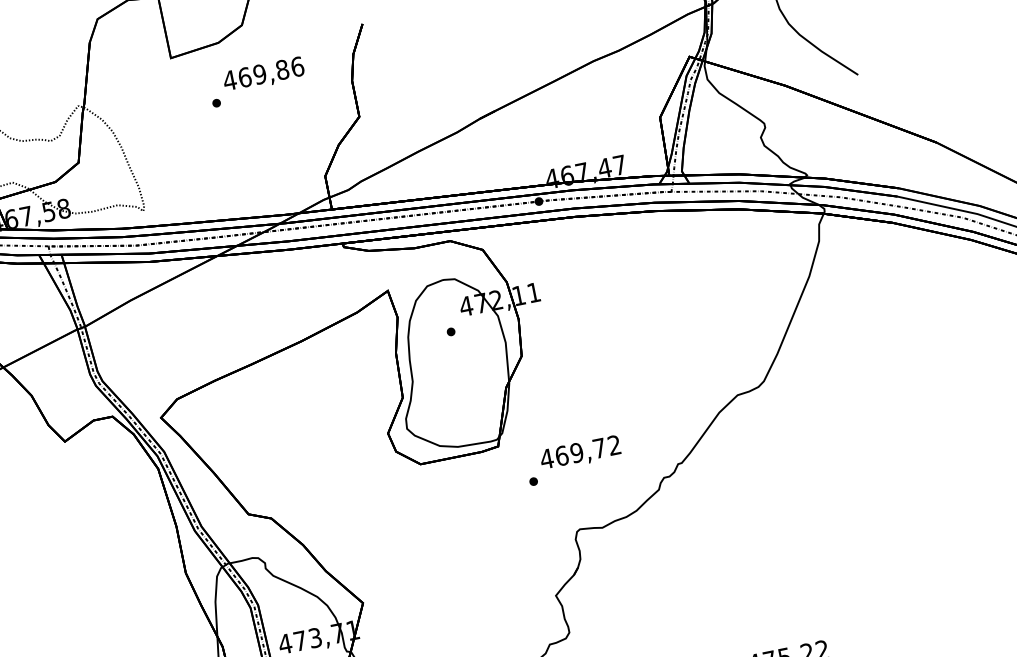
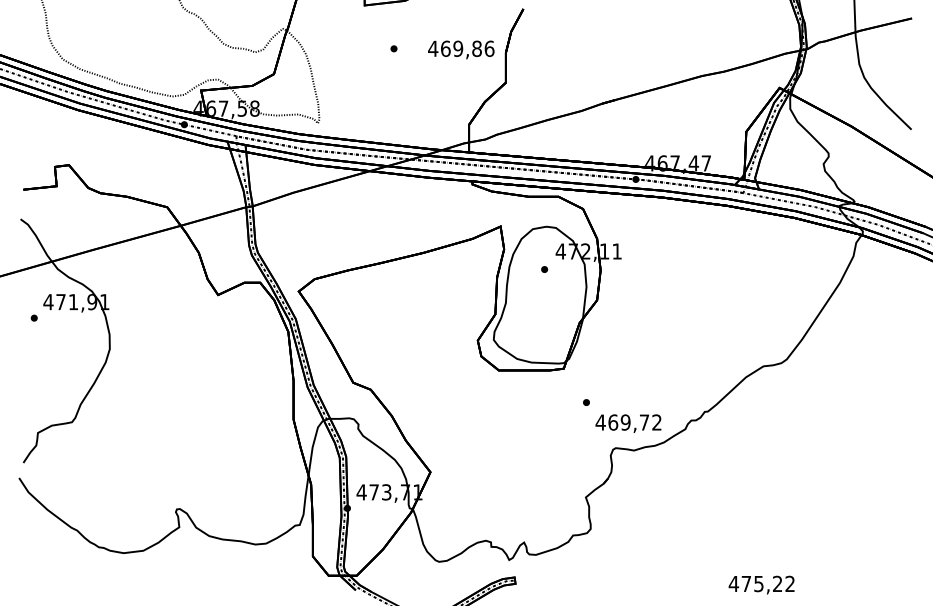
text: (264, 74) -> (461, 49), moved
text: (580, 453) -> (628, 423), moved

